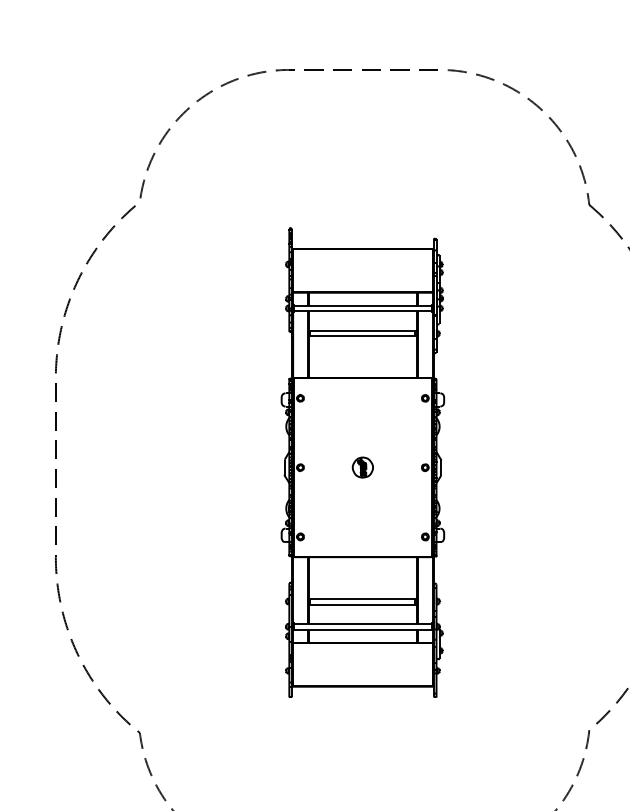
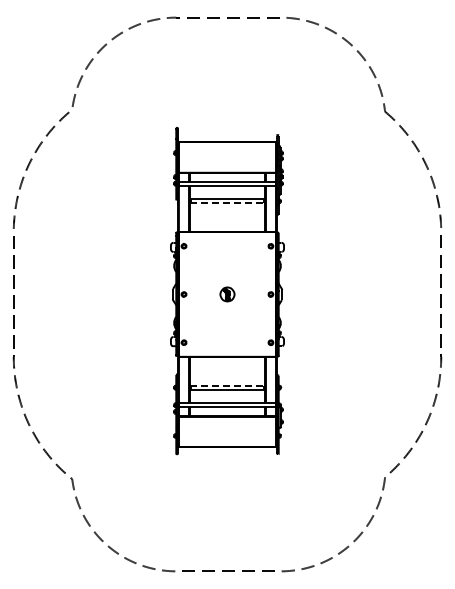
line: (362, 336) -> (227, 203), solid -> dashed
line: (362, 598) -> (227, 385), solid -> dashed

